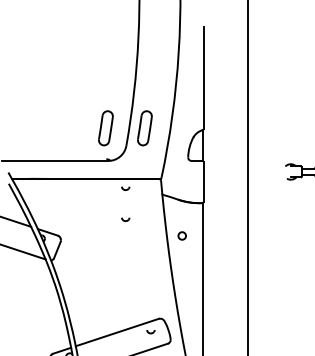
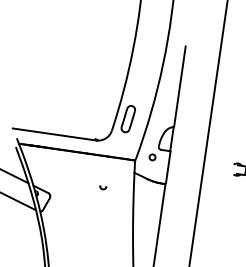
part: (105, 128) -> (97, 114), removed
part: (125, 188) -> (106, 163), removed
circle: (181, 235) -> (152, 156), moved

